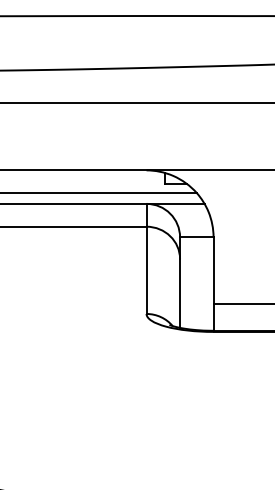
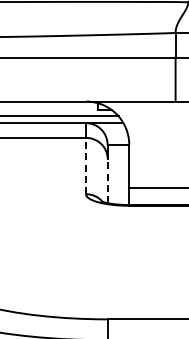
line: (147, 269) -> (86, 165), solid -> dashed
line: (179, 292) -> (107, 180), solid -> dashed

